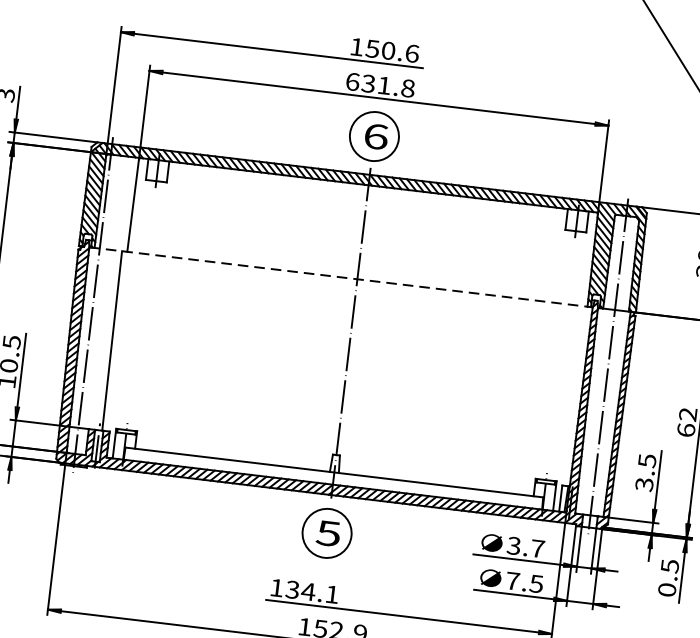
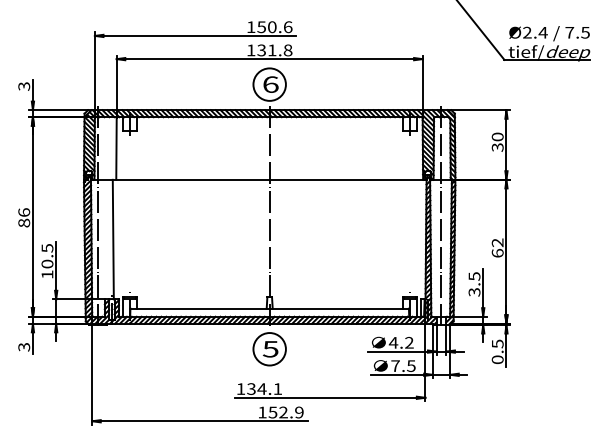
text: (353, 82) -> (251, 50), 631.8 -> 131.8
line: (340, 276) -> (258, 179), dashed -> solid
text: (524, 546) -> (400, 342), 3.7 -> 4.2

